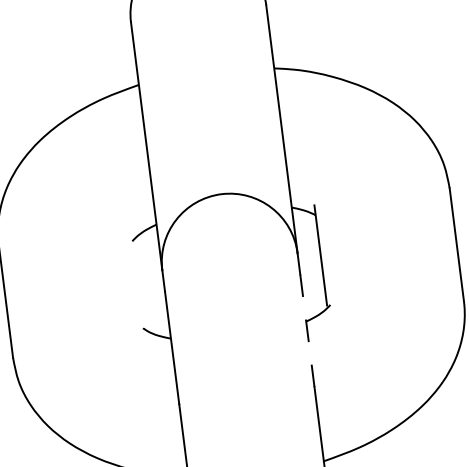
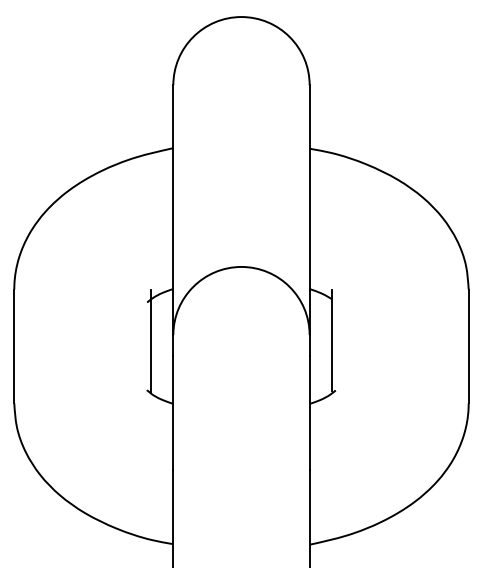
line: (140, 279) -> (150, 341), added
line: (307, 331) -> (309, 413), dashed -> solid

